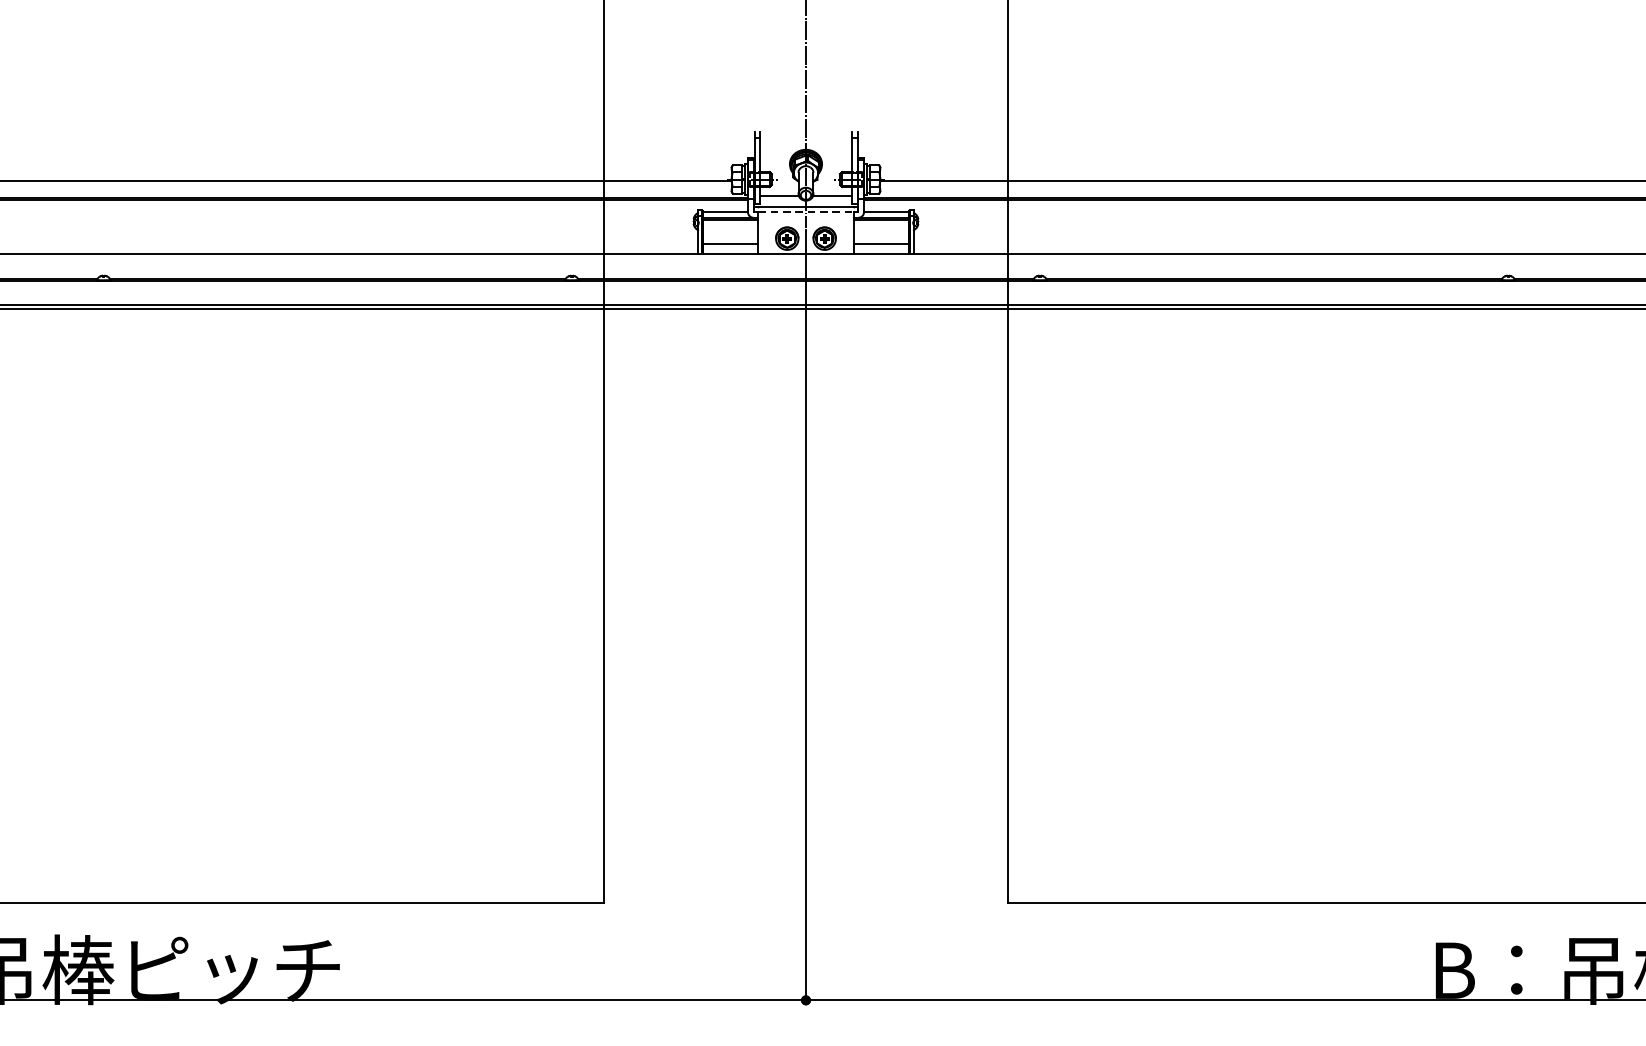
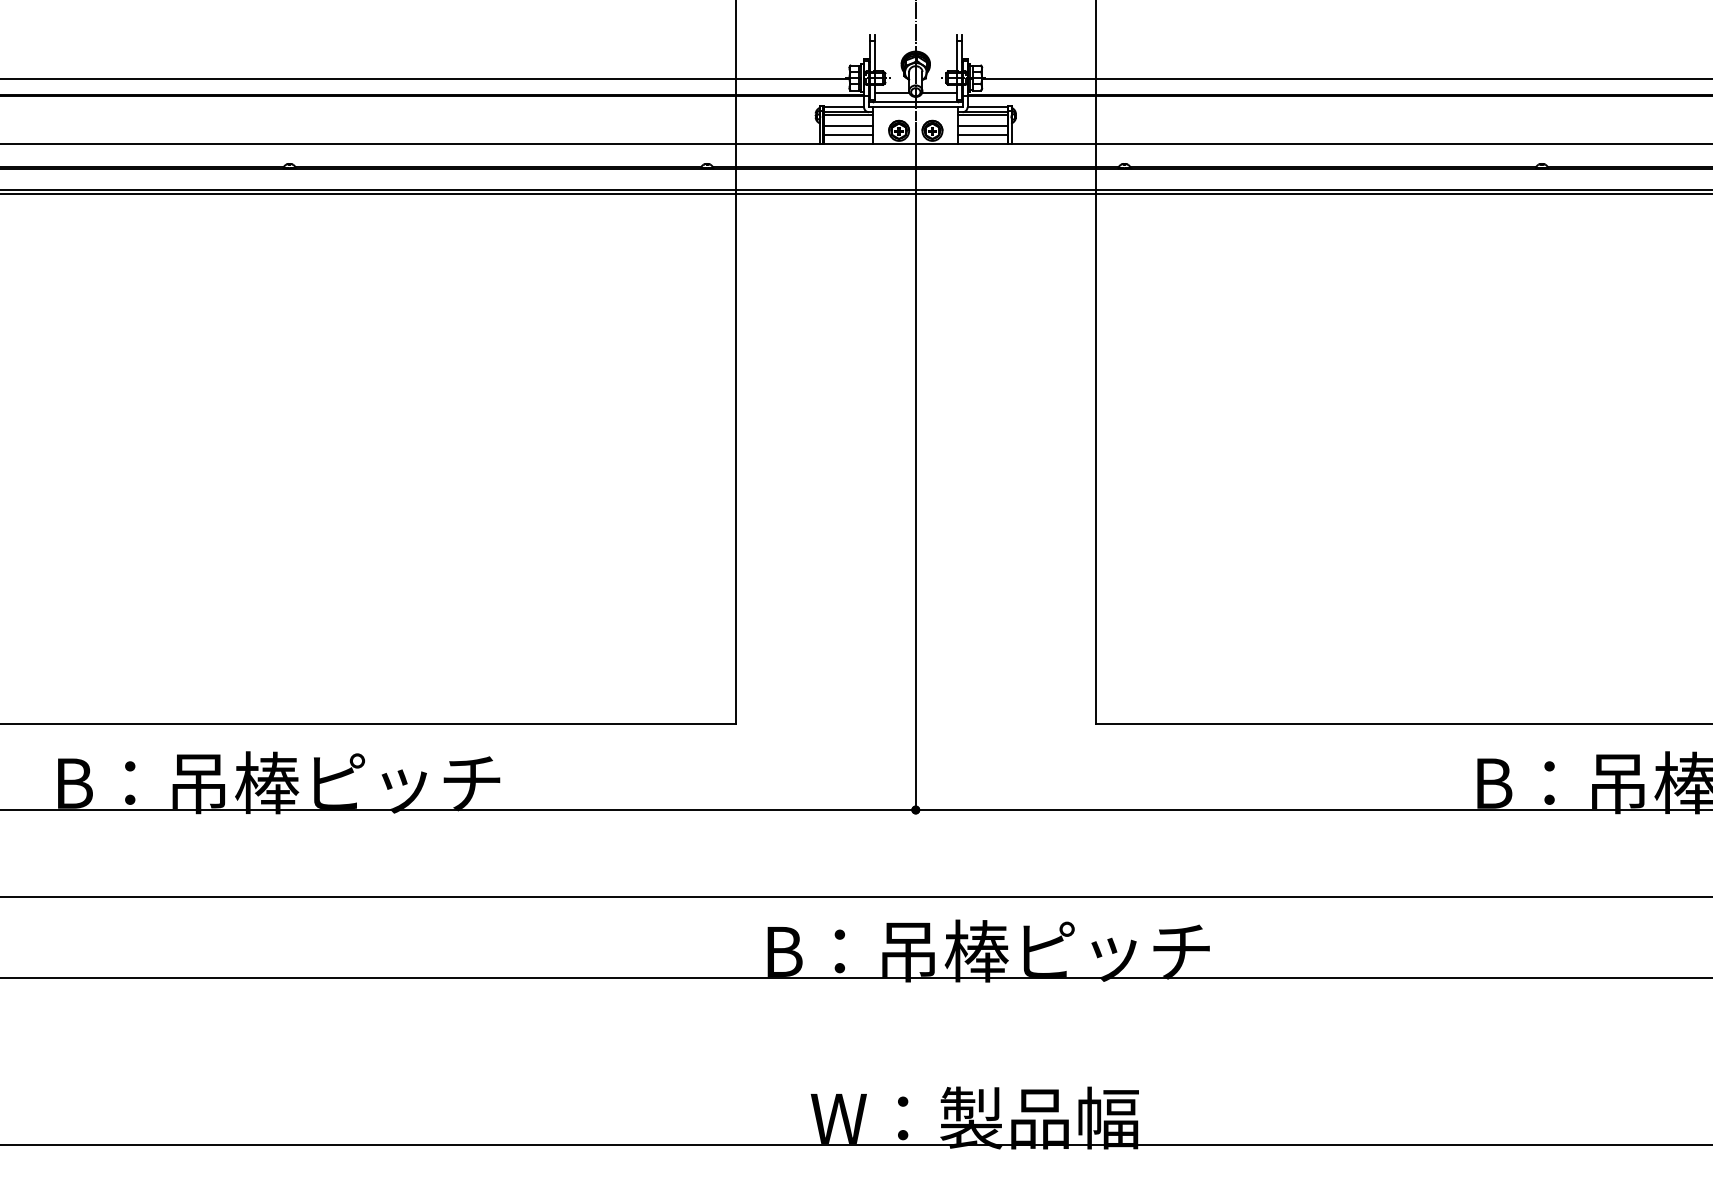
line: (805, 212) -> (915, 107), dashed -> solid
line: (730, 232) -> (848, 125), added
line: (880, 232) -> (982, 125), added

